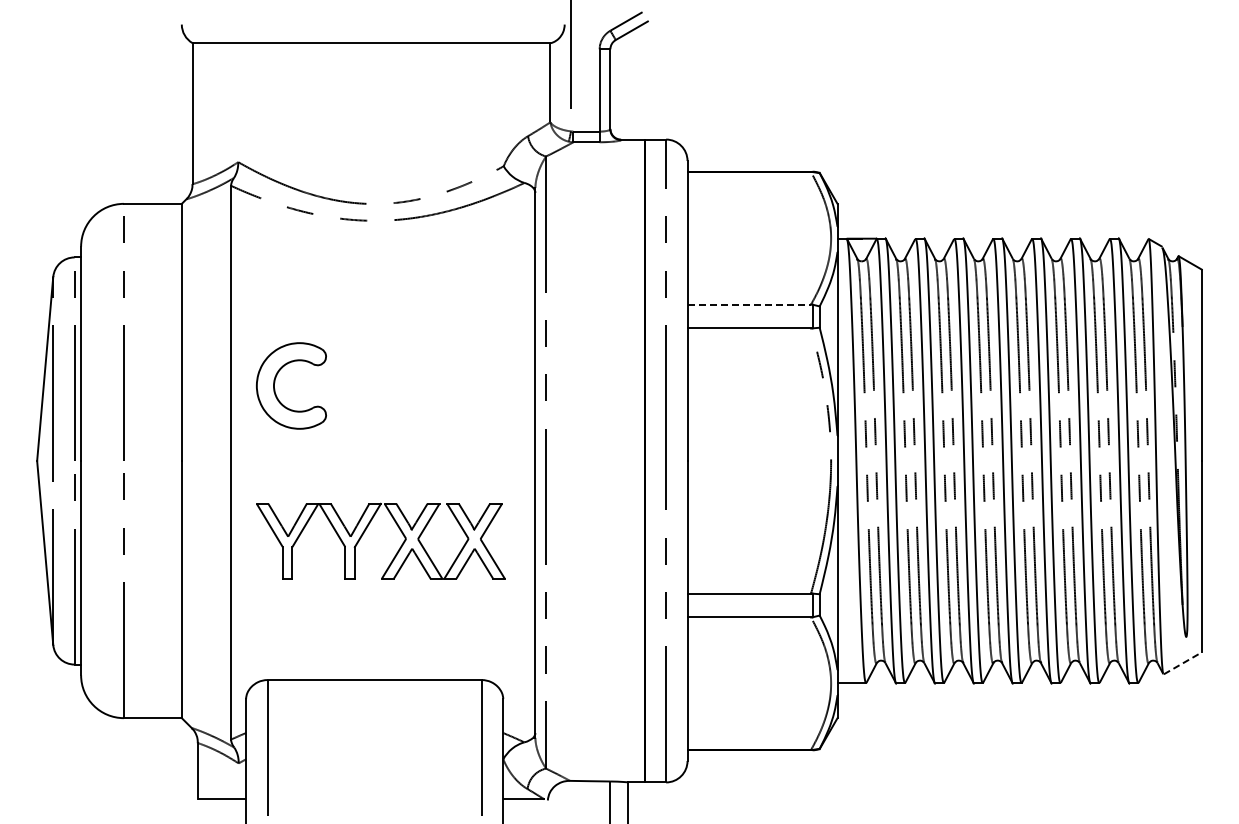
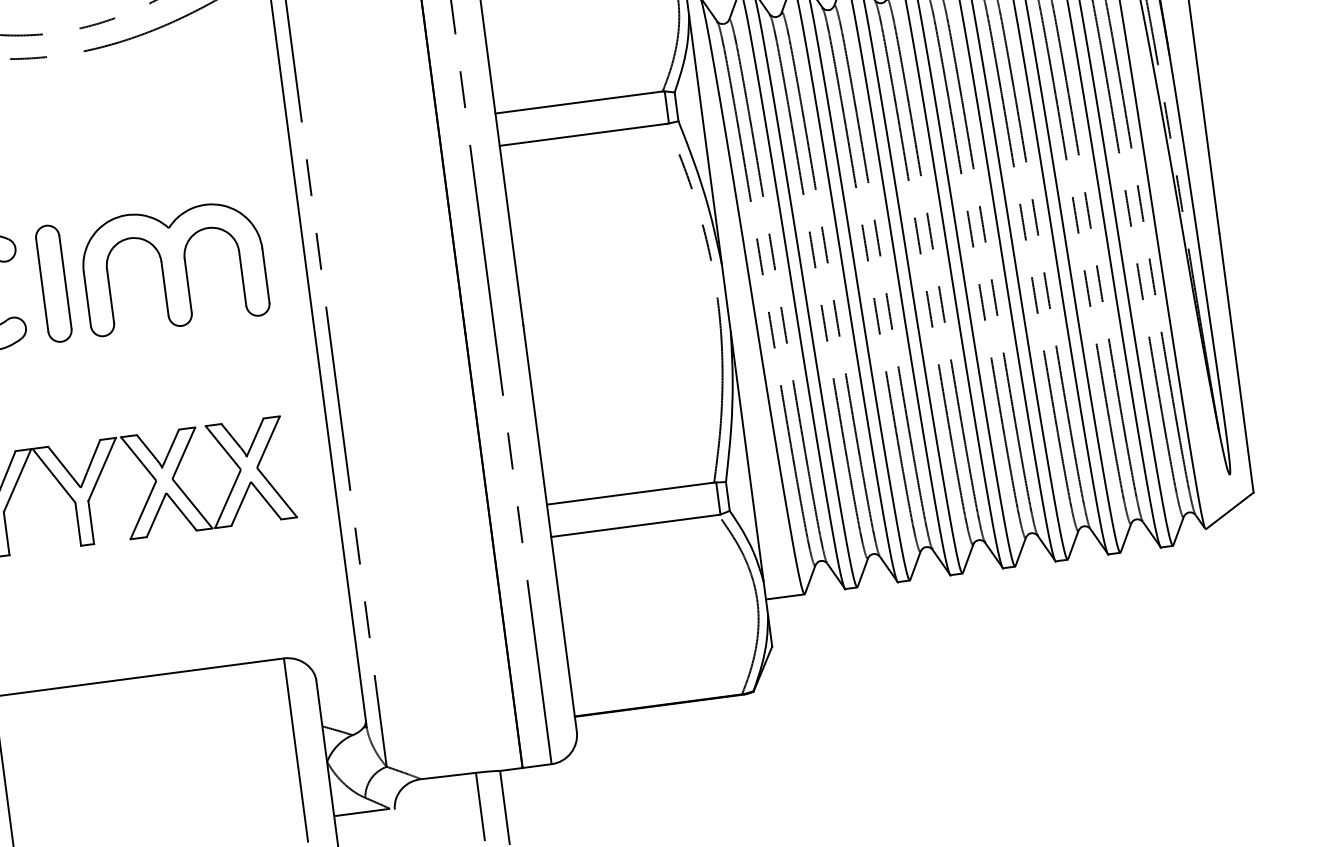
line: (749, 304) -> (579, 102), dashed -> solid
part: (350, 385) -> (53, 283), added
part: (439, 385) -> (174, 267), added
line: (1182, 663) -> (1229, 511), dashed -> solid

